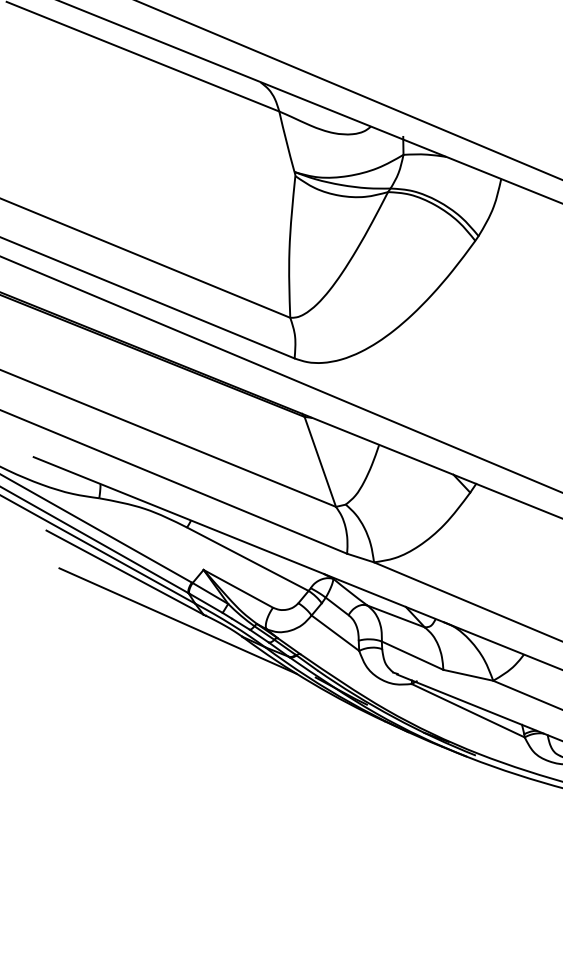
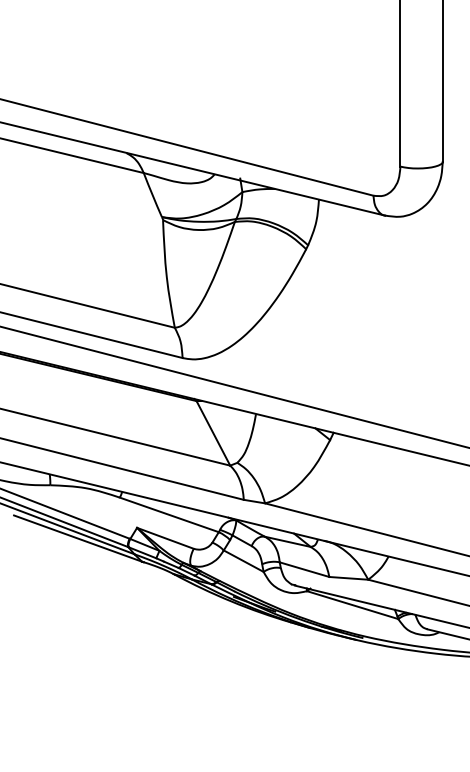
line: (178, 621) -> (123, 569), removed

